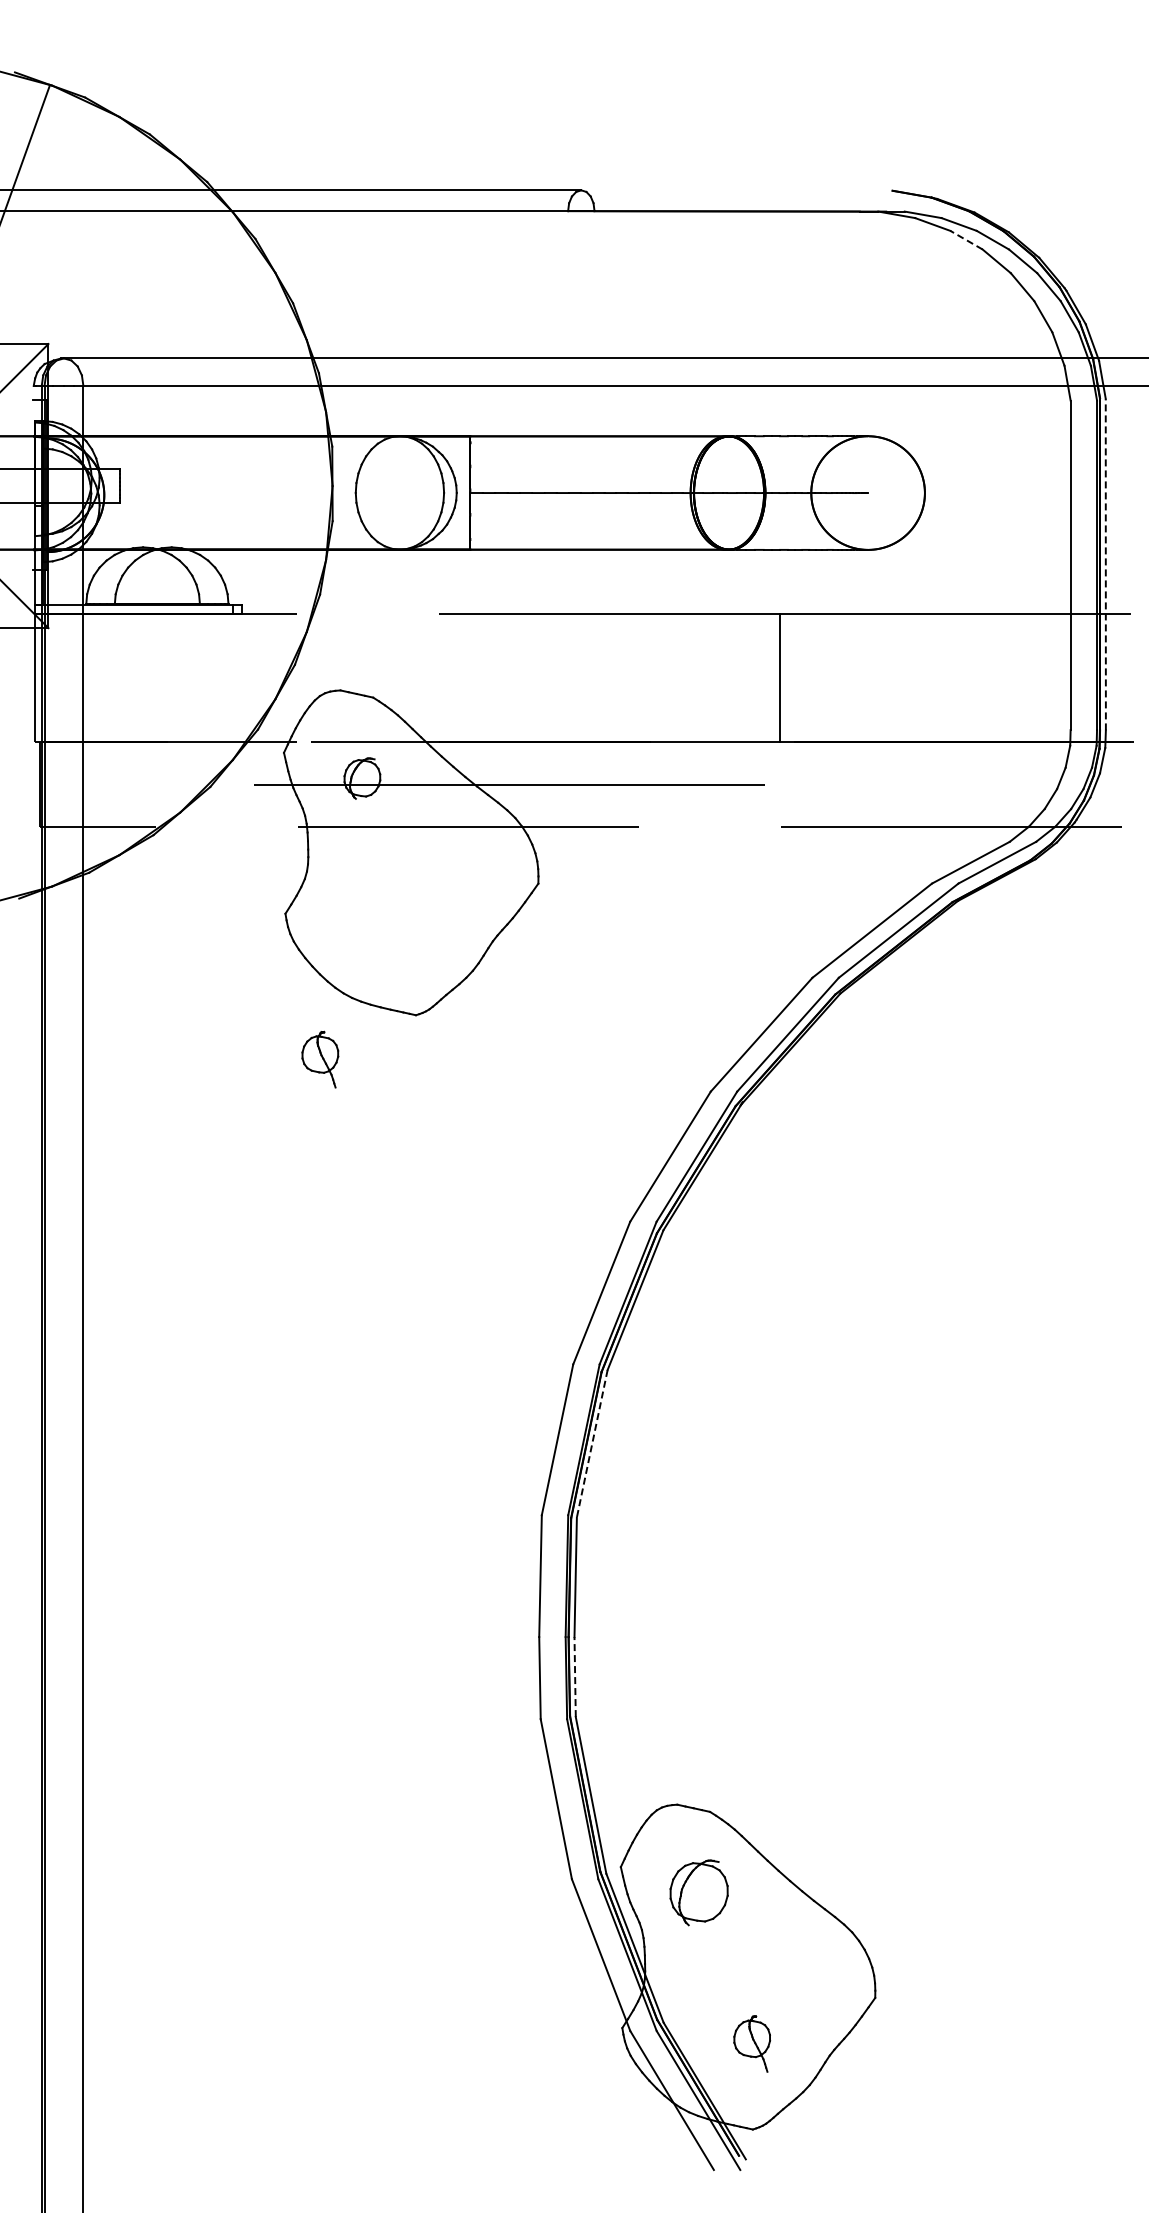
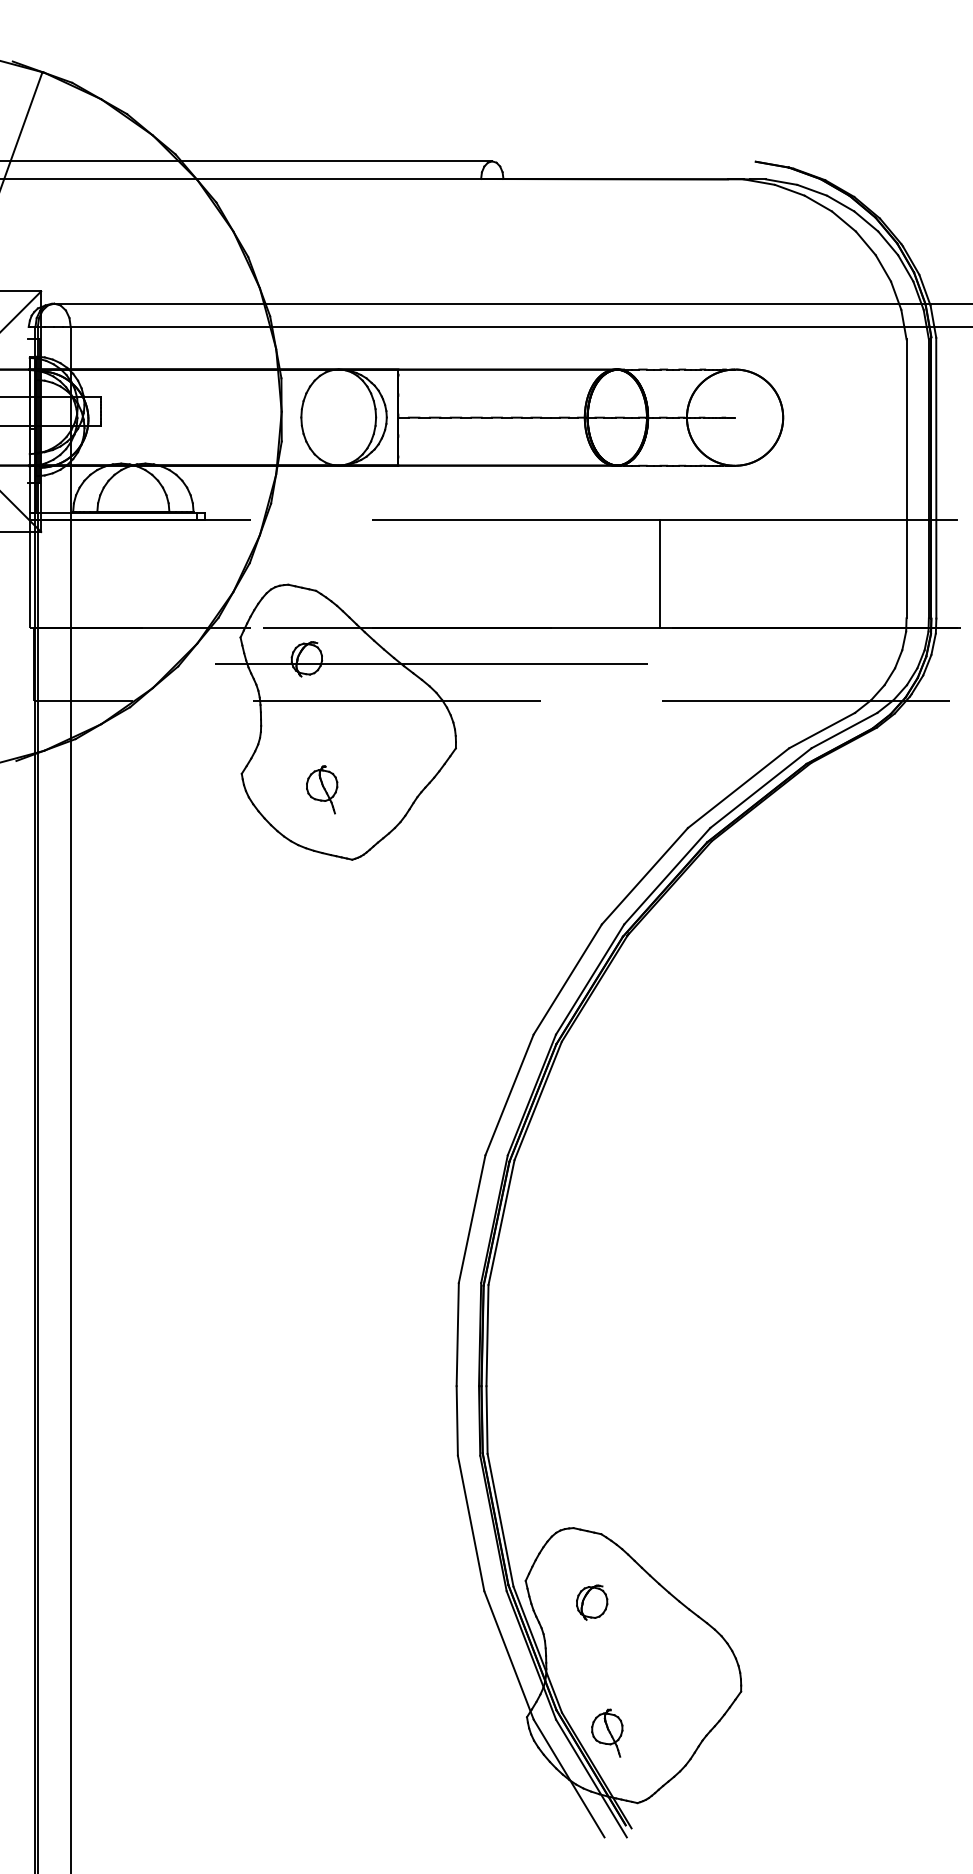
line: (966, 240) -> (818, 203), dashed -> solid
line: (1105, 564) -> (936, 478), dashed -> solid
part: (320, 1059) -> (322, 789), moved
line: (592, 1444) -> (501, 1223), dashed -> solid
line: (575, 1677) -> (487, 1420), dashed -> solid
part: (699, 1892) -> (592, 1602), size x0.62
part: (752, 2043) -> (607, 1732), moved

